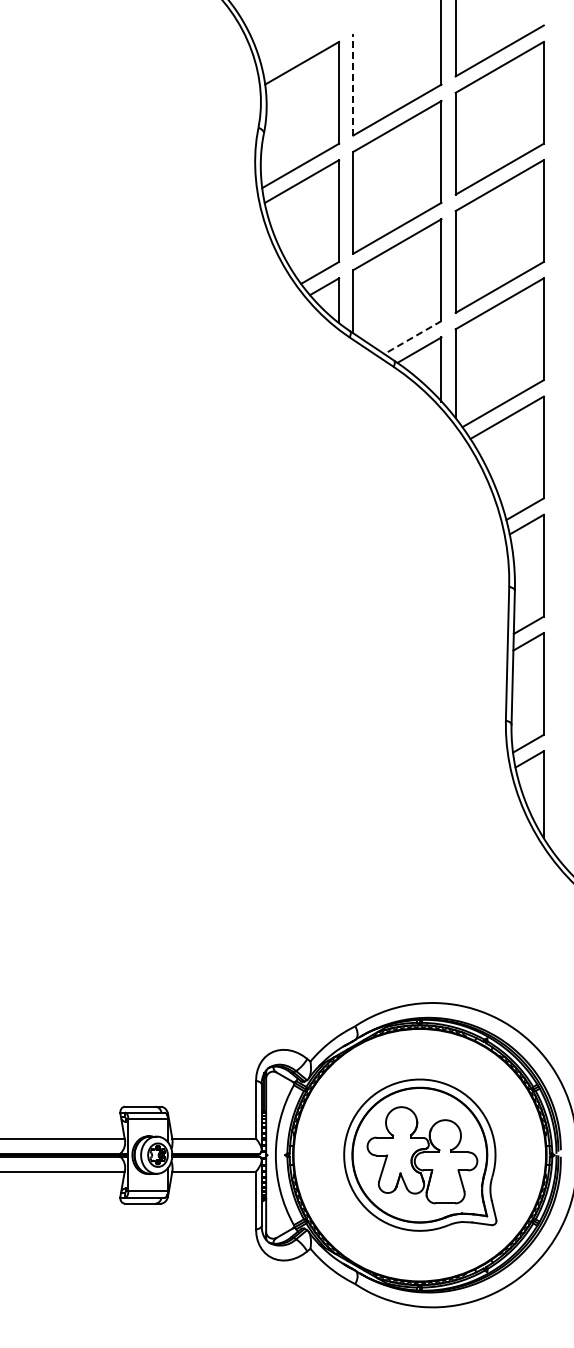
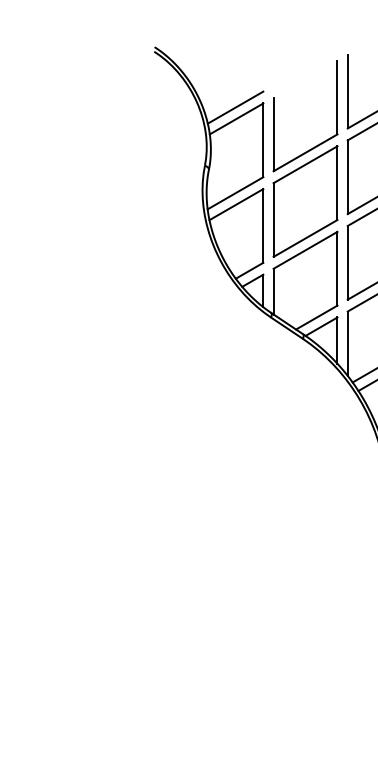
line: (300, 47) -> (235, 107), added
line: (353, 84) -> (273, 134), dashed -> solid
line: (412, 337) -> (316, 317), dashed -> solid

